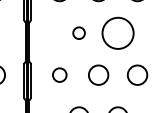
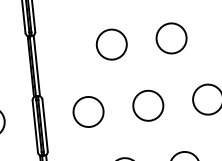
circle: (78, 32) -> (110, 43), size x1.67
circle: (117, 33) -> (170, 38), size x0.62
circle: (59, 74) -> (88, 110), size x1.43

